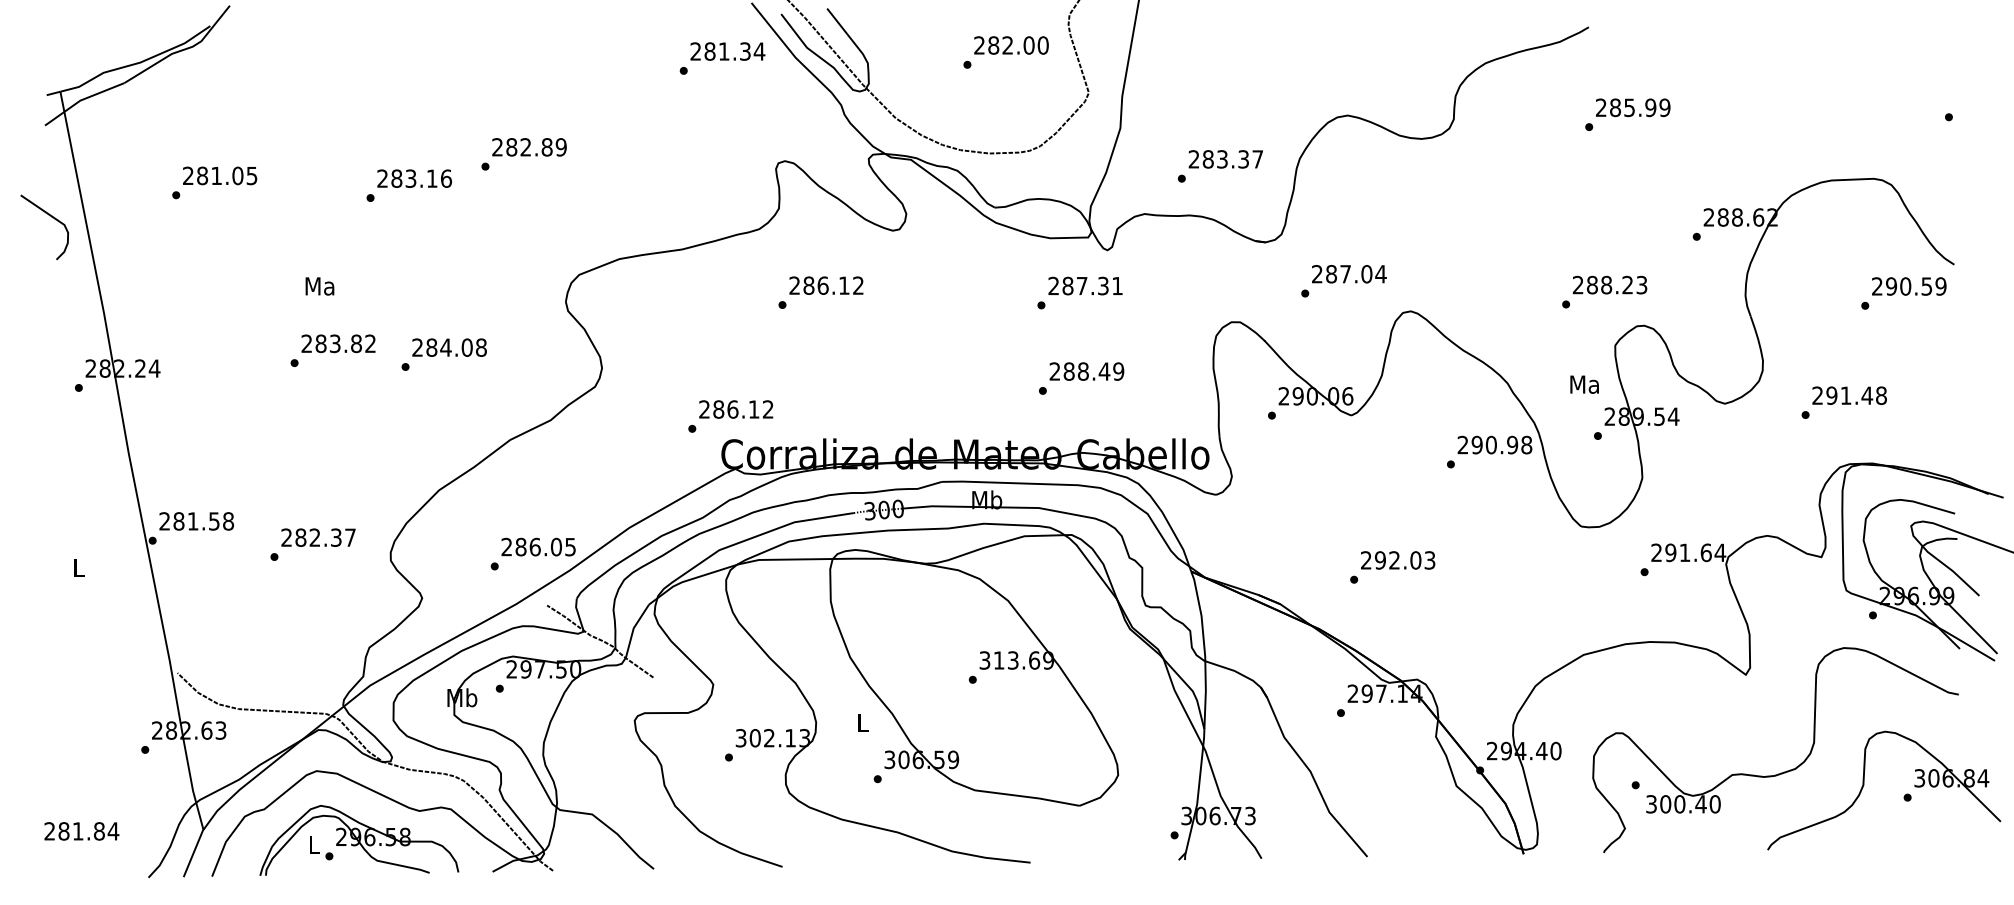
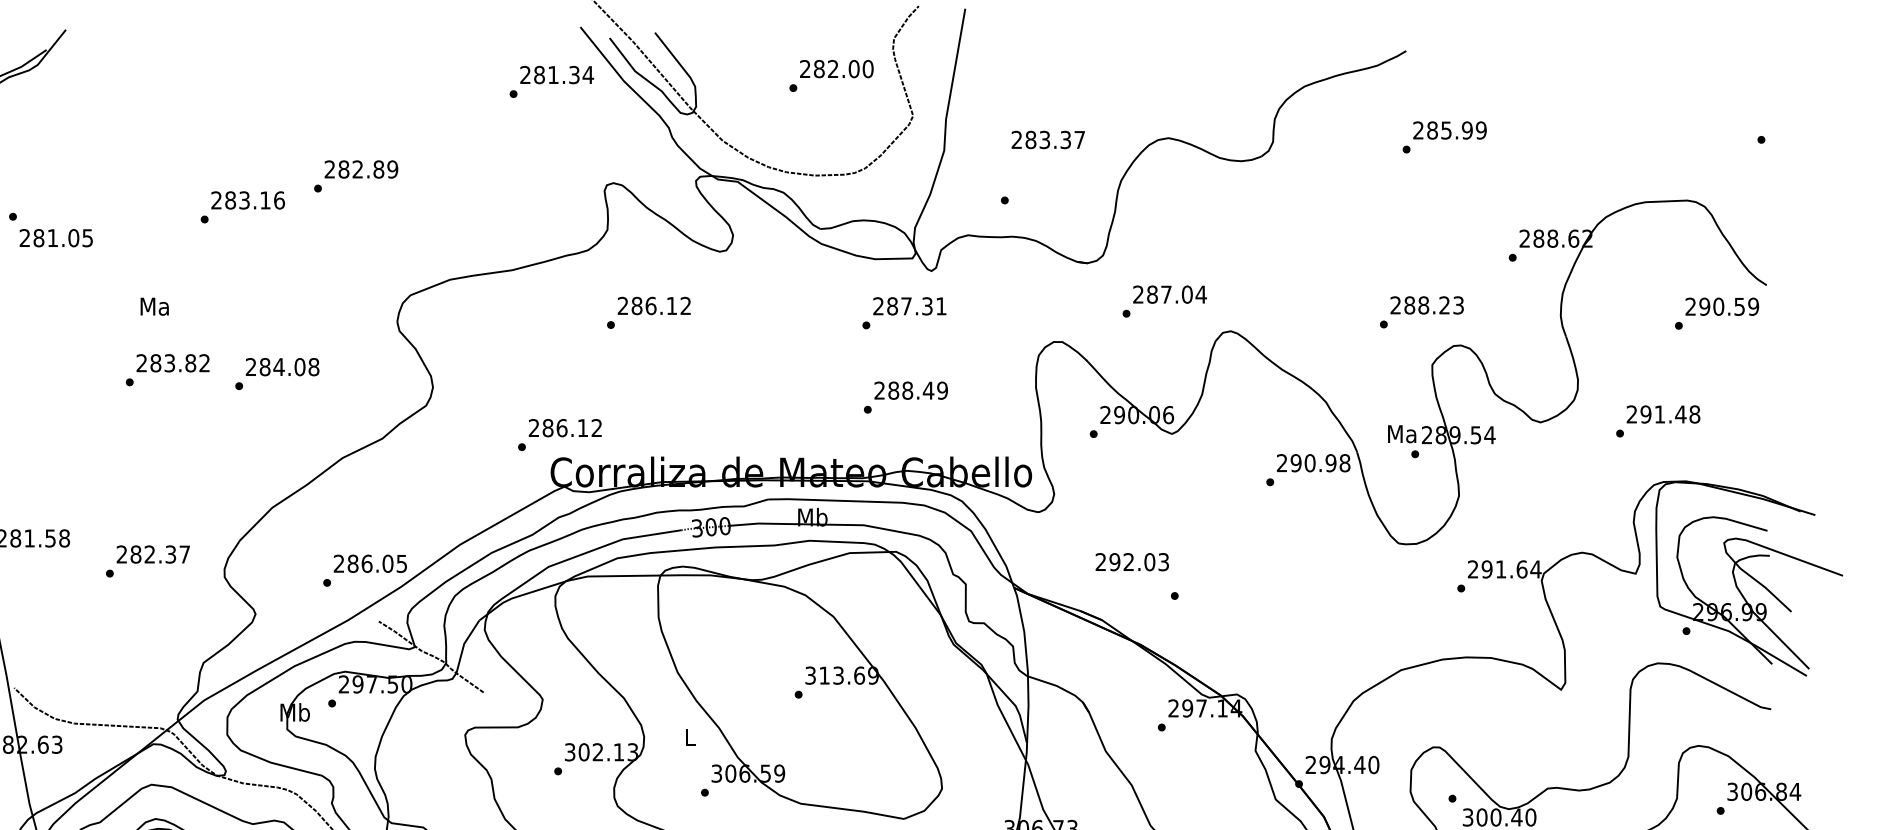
text: (1225, 159) -> (1047, 140), moved
text: (220, 175) -> (56, 237), moved
text: (1584, 384) -> (1401, 434), moved
text: (1398, 560) -> (1132, 562), moved

